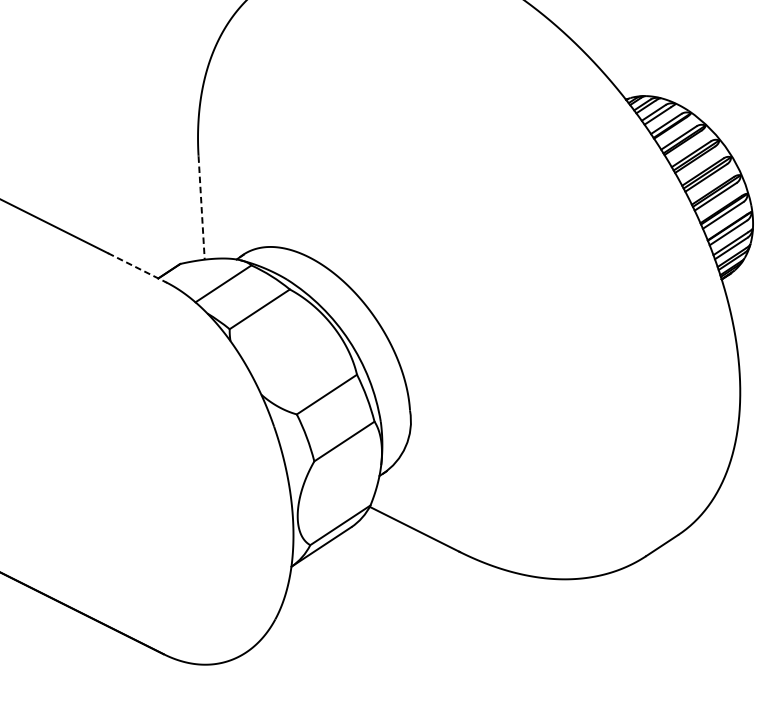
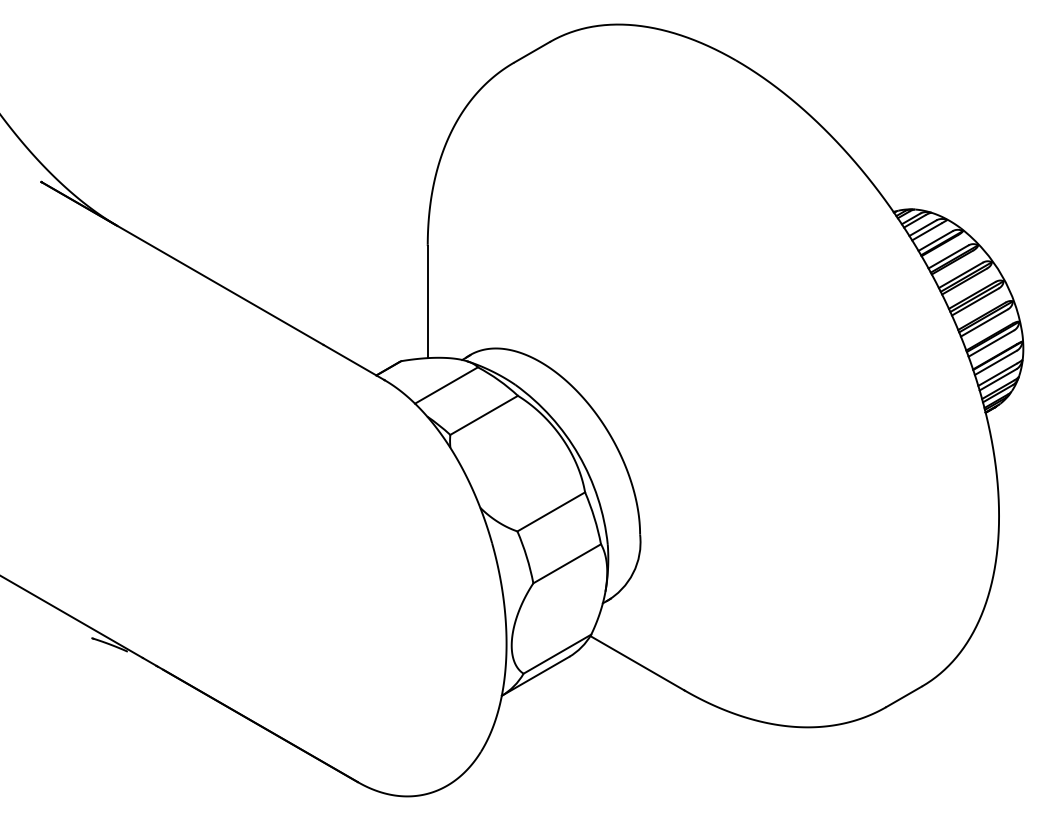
line: (201, 208) -> (427, 302), dashed -> solid
line: (137, 267) -> (354, 362), dashed -> solid

